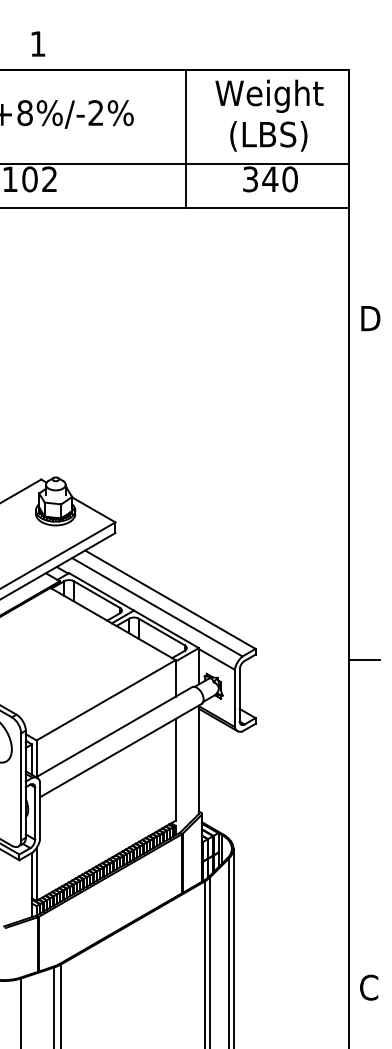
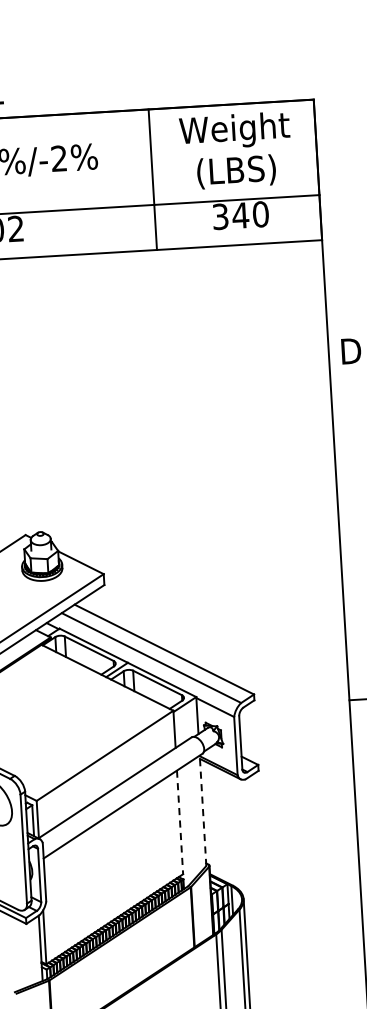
line: (198, 759) -> (202, 810), solid -> dashed
line: (175, 769) -> (179, 822), solid -> dashed

